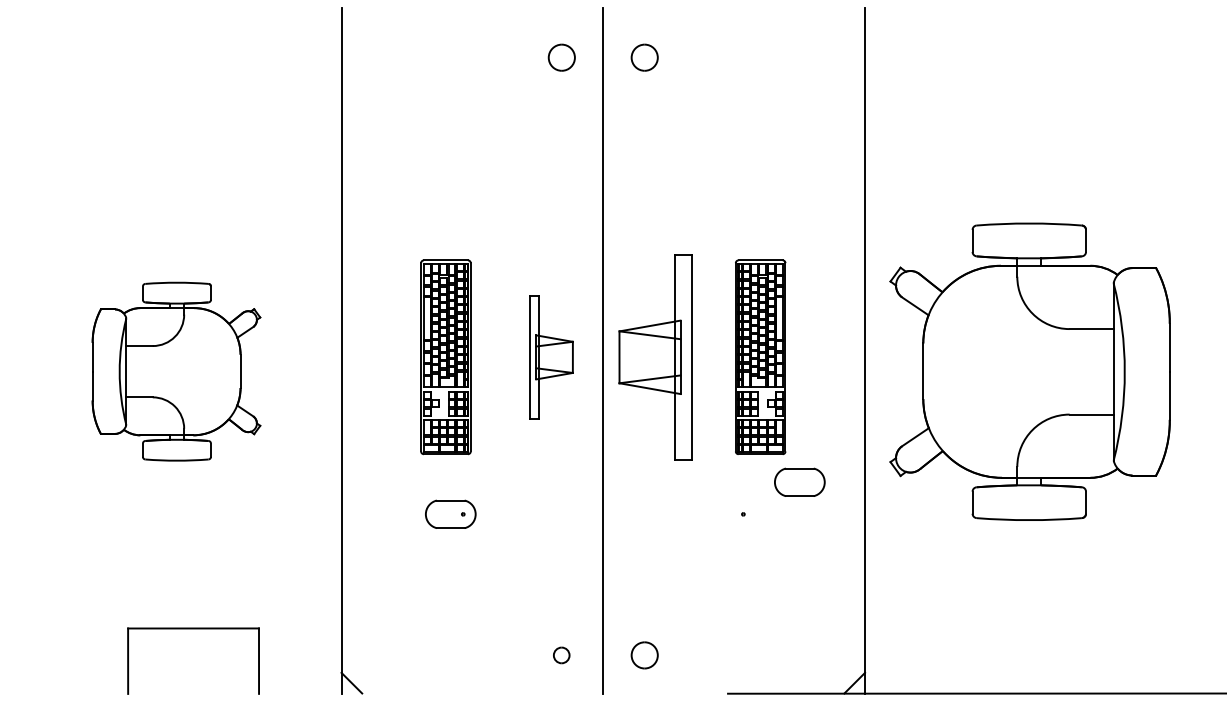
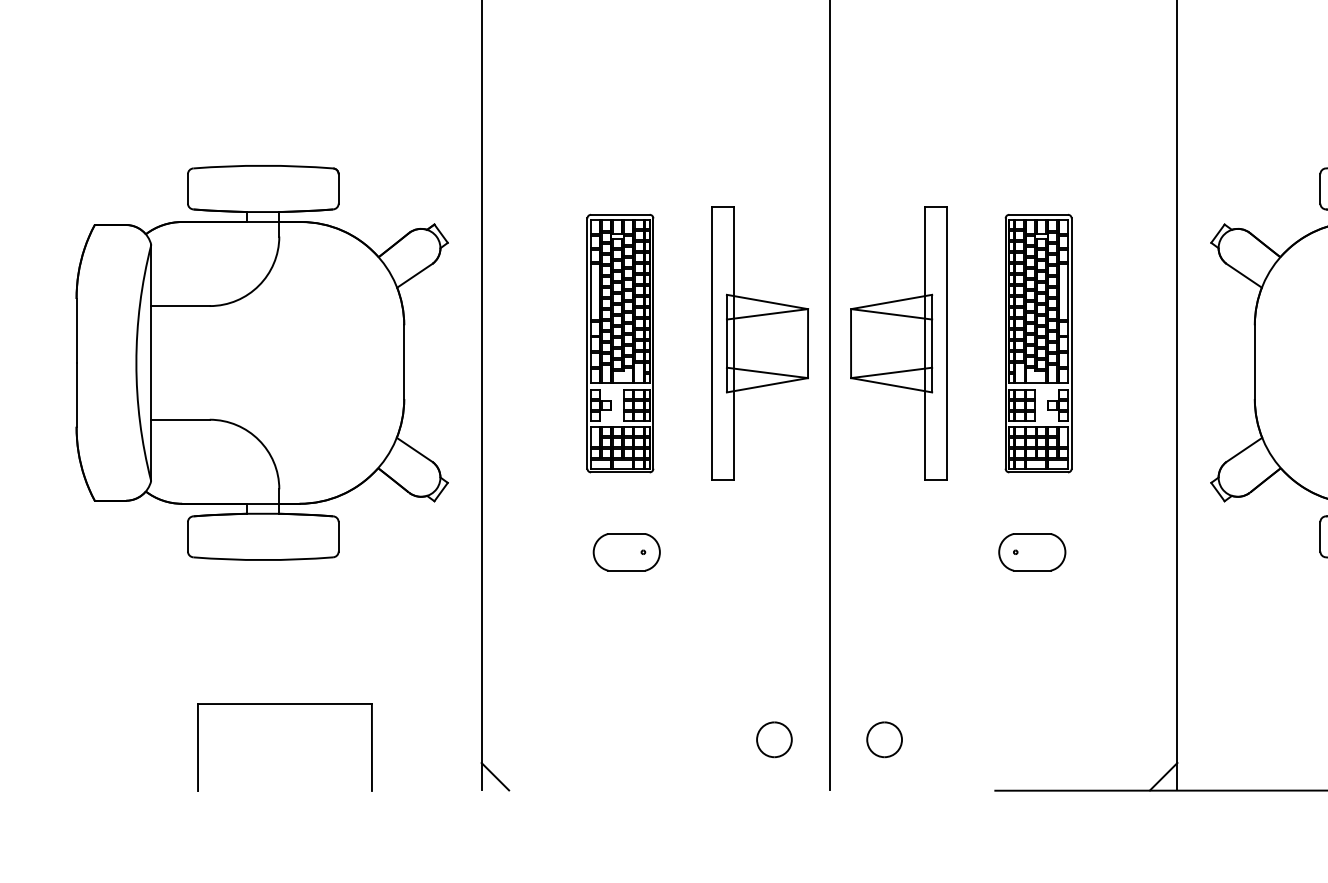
part: (551, 357) -> (760, 343), size x1.67
part: (176, 371) -> (262, 362), size x1.67
part: (799, 481) -> (1031, 551), moved
part: (561, 655) -> (773, 739), size x1.67

